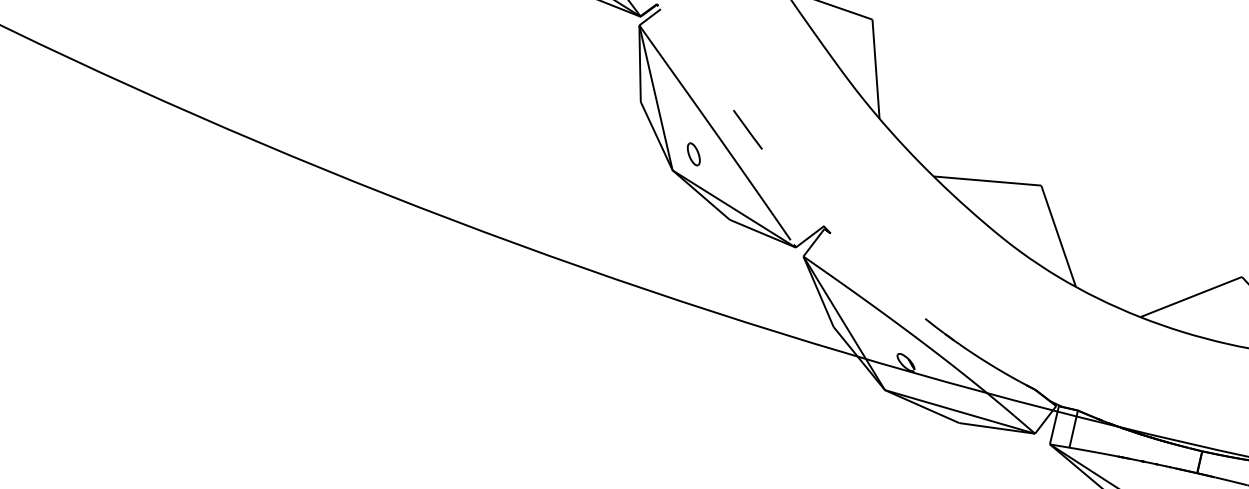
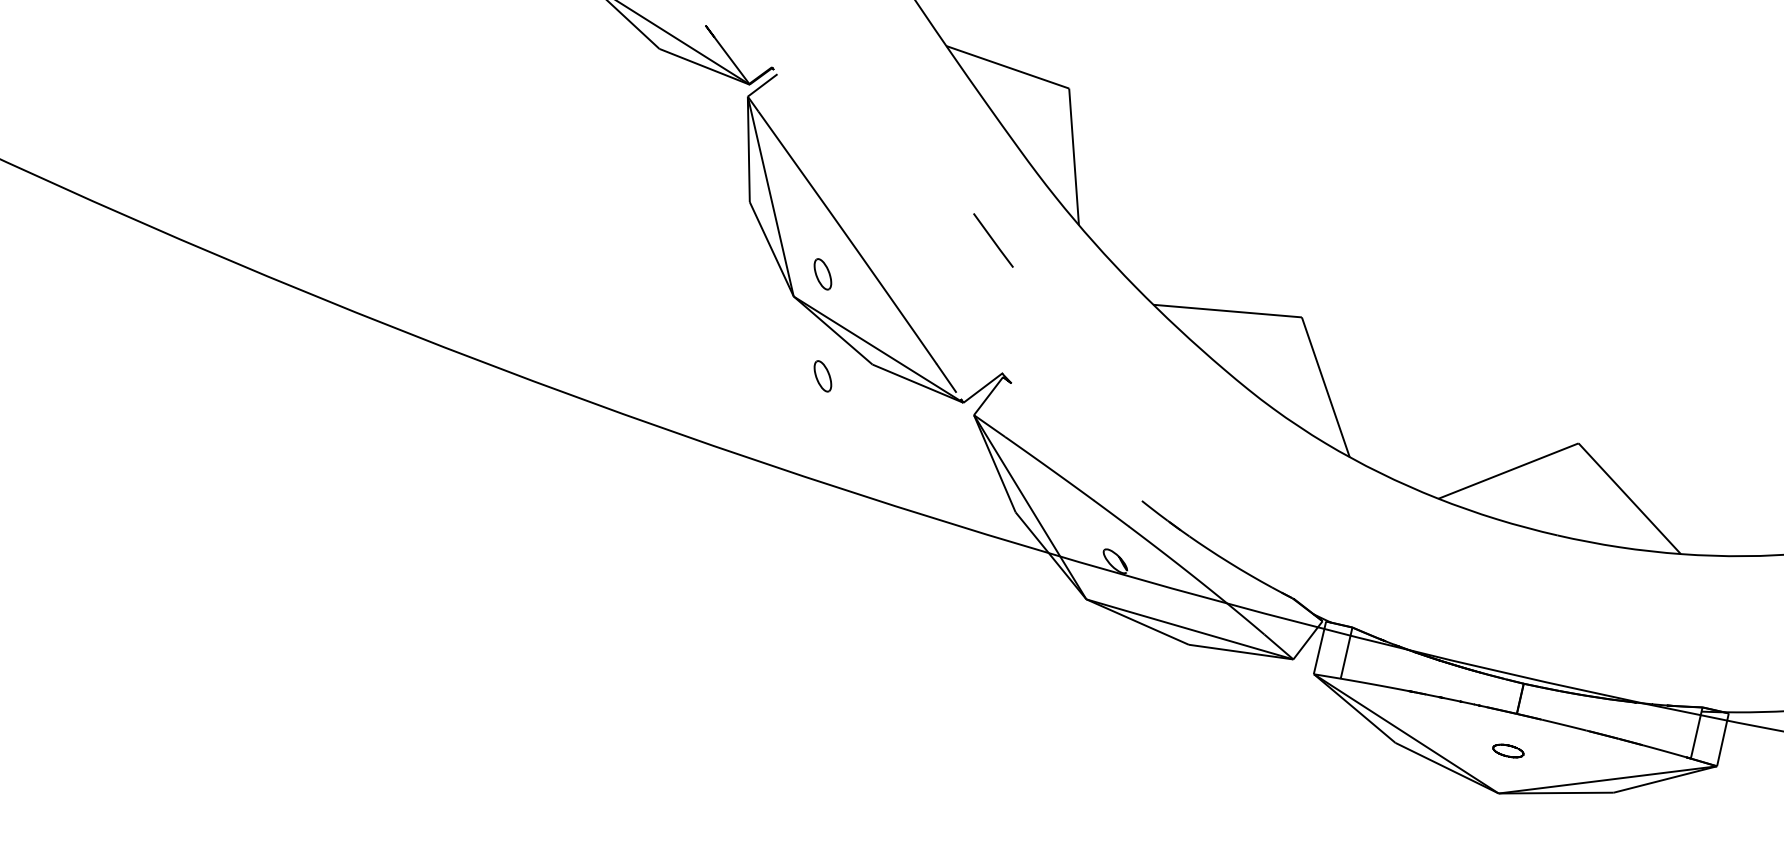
line: (747, 129) -> (993, 240), moved
part: (693, 228) -> (822, 376), added

